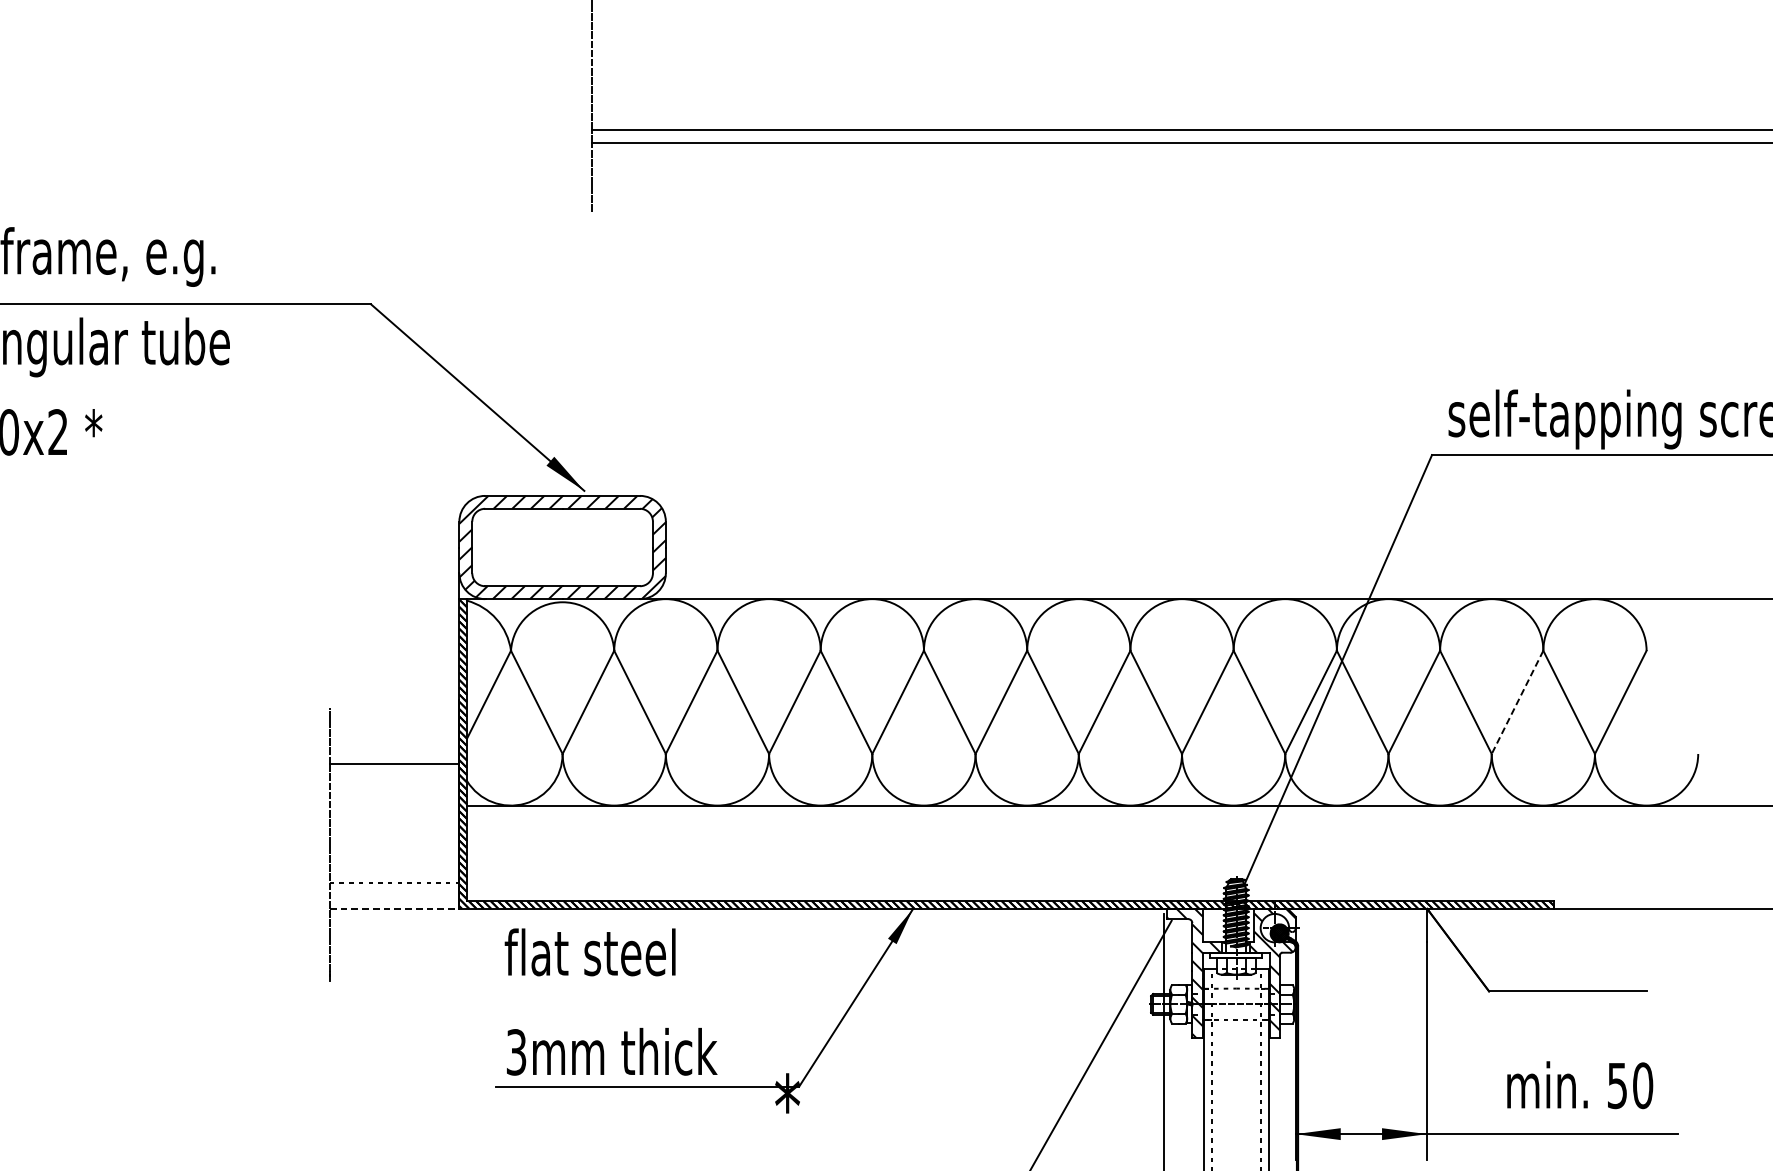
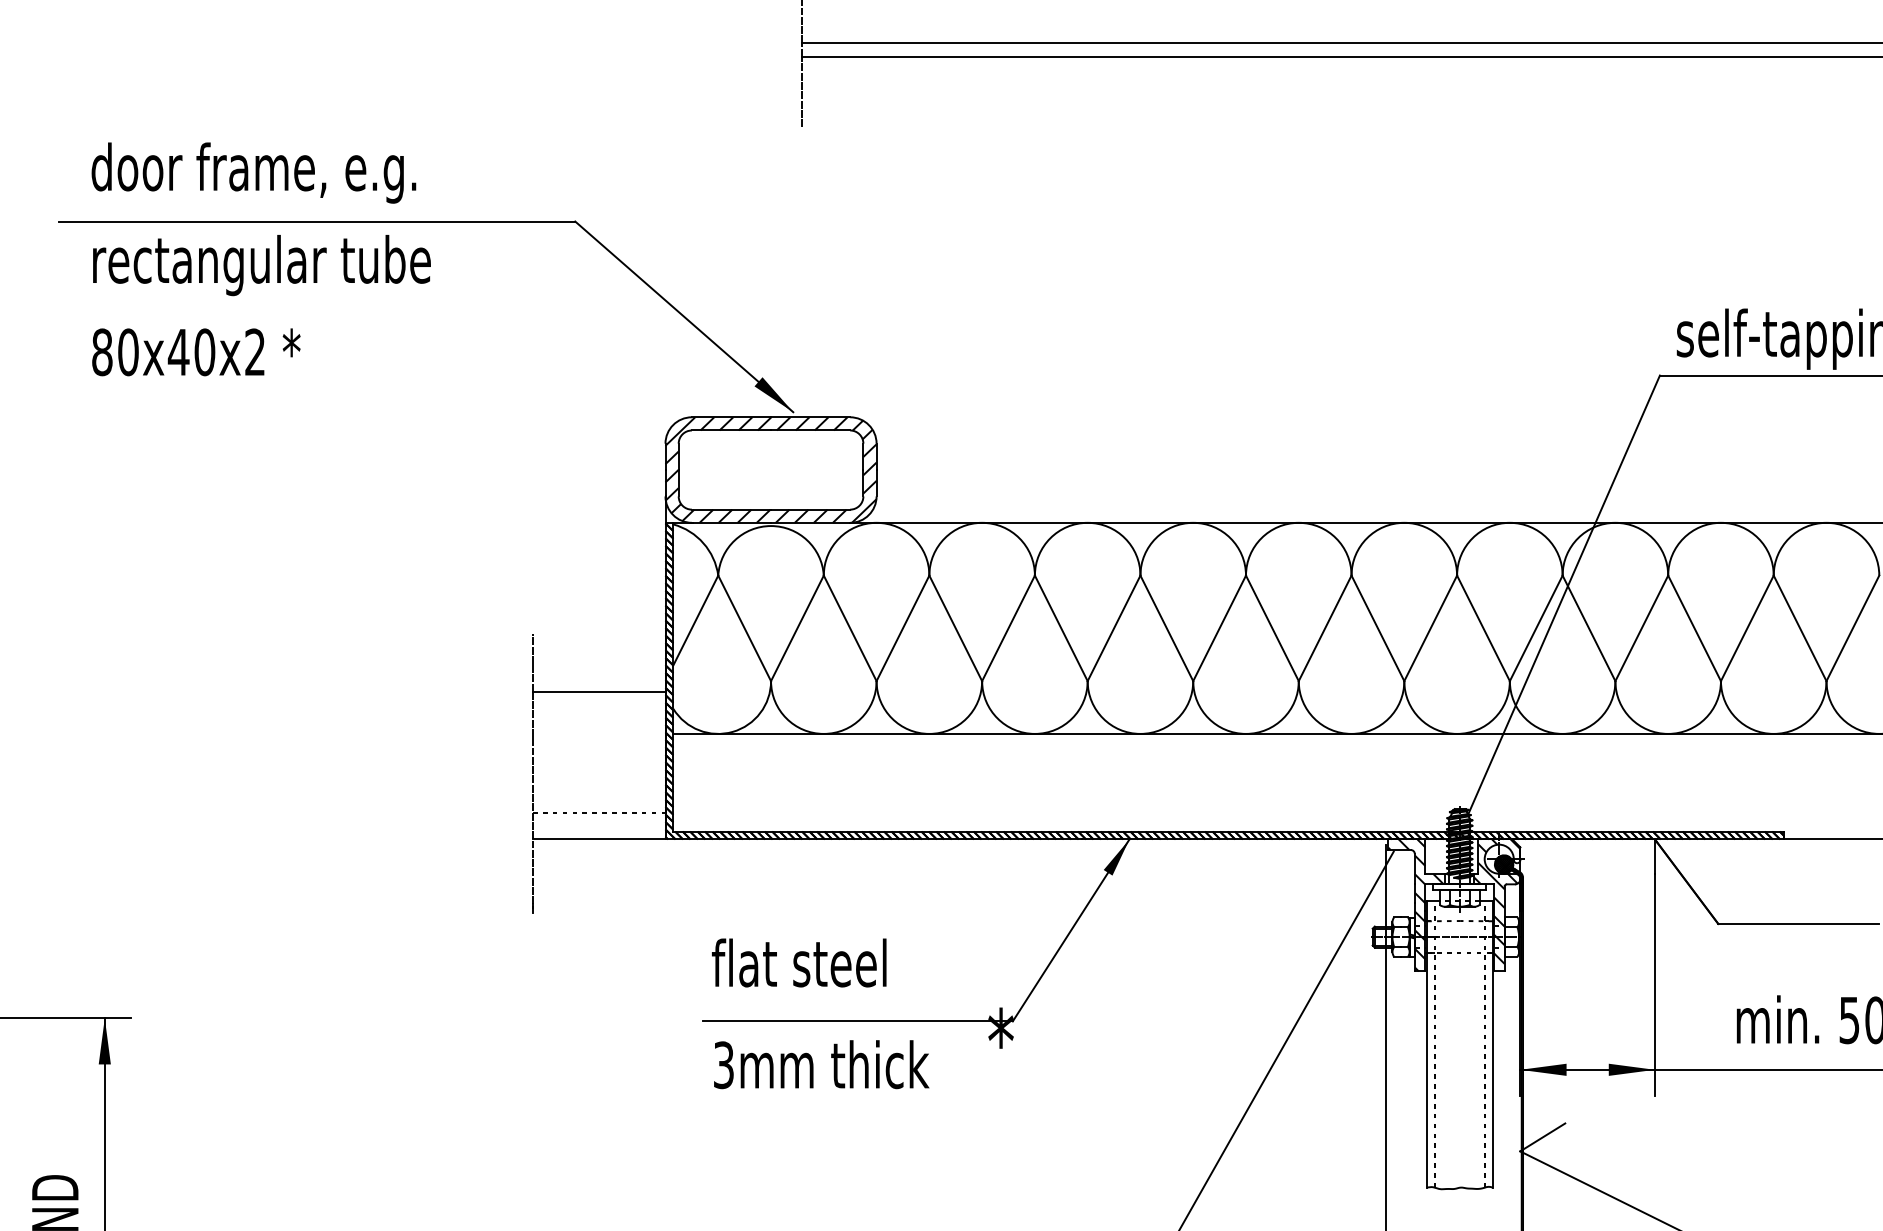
line: (1517, 702) -> (1747, 628), dashed -> solid
line: (394, 908) -> (599, 839), dashed -> solid
text: (610, 1001) -> (820, 1013), moved

